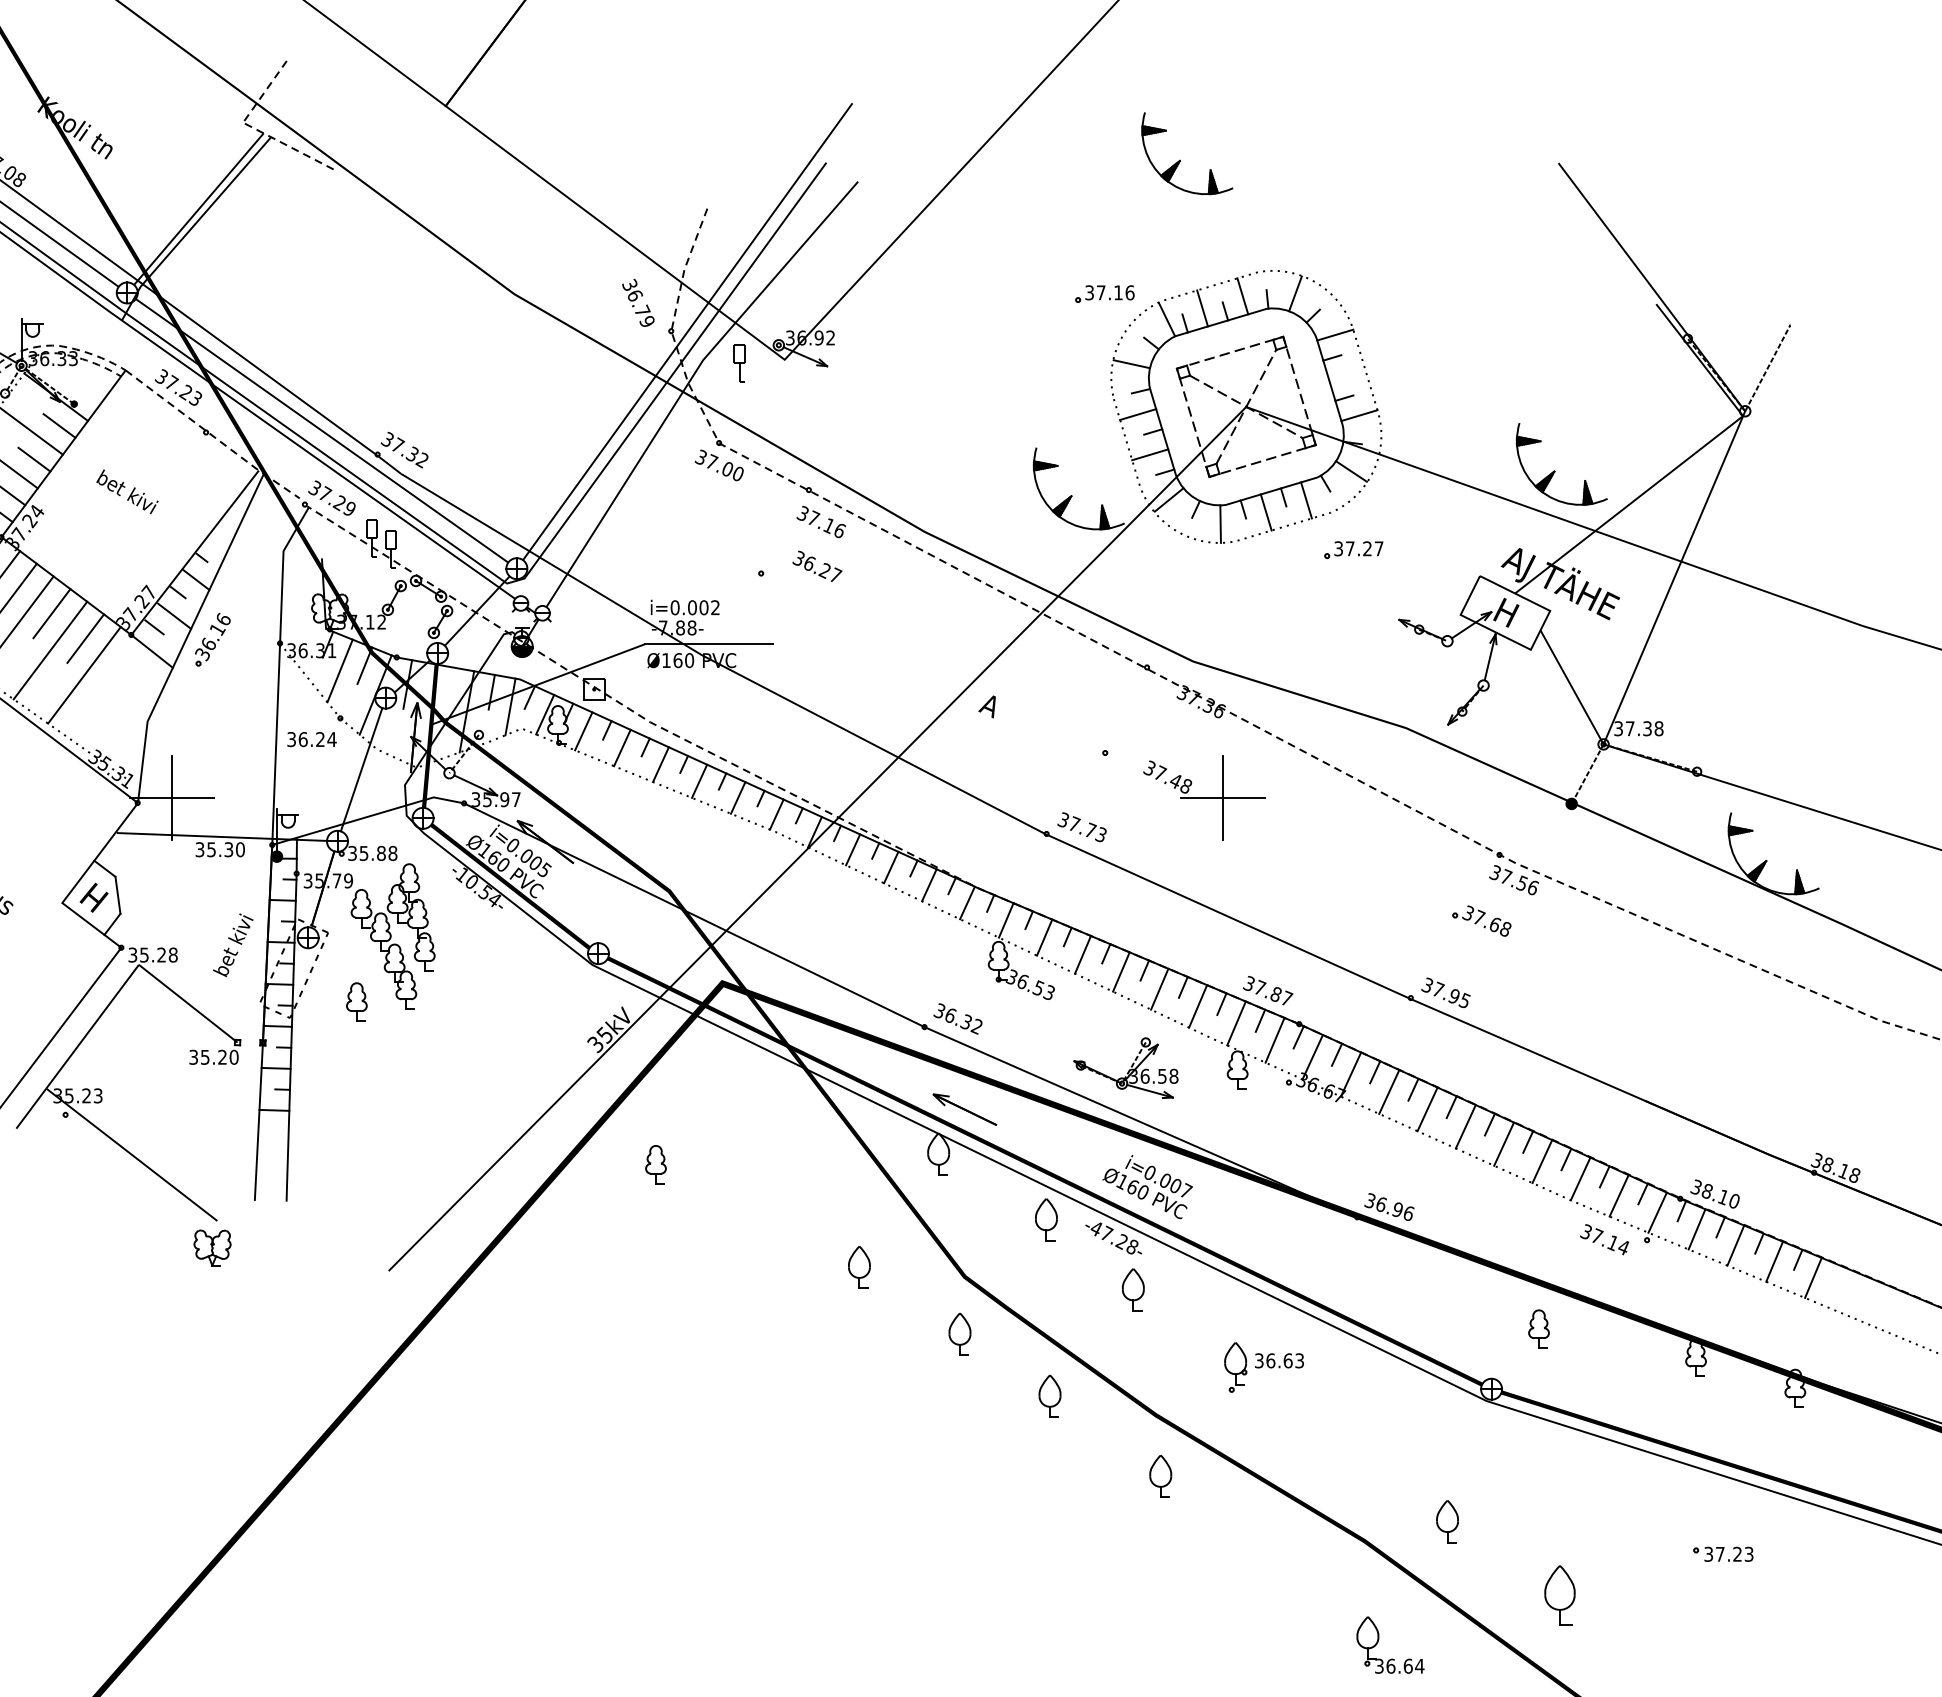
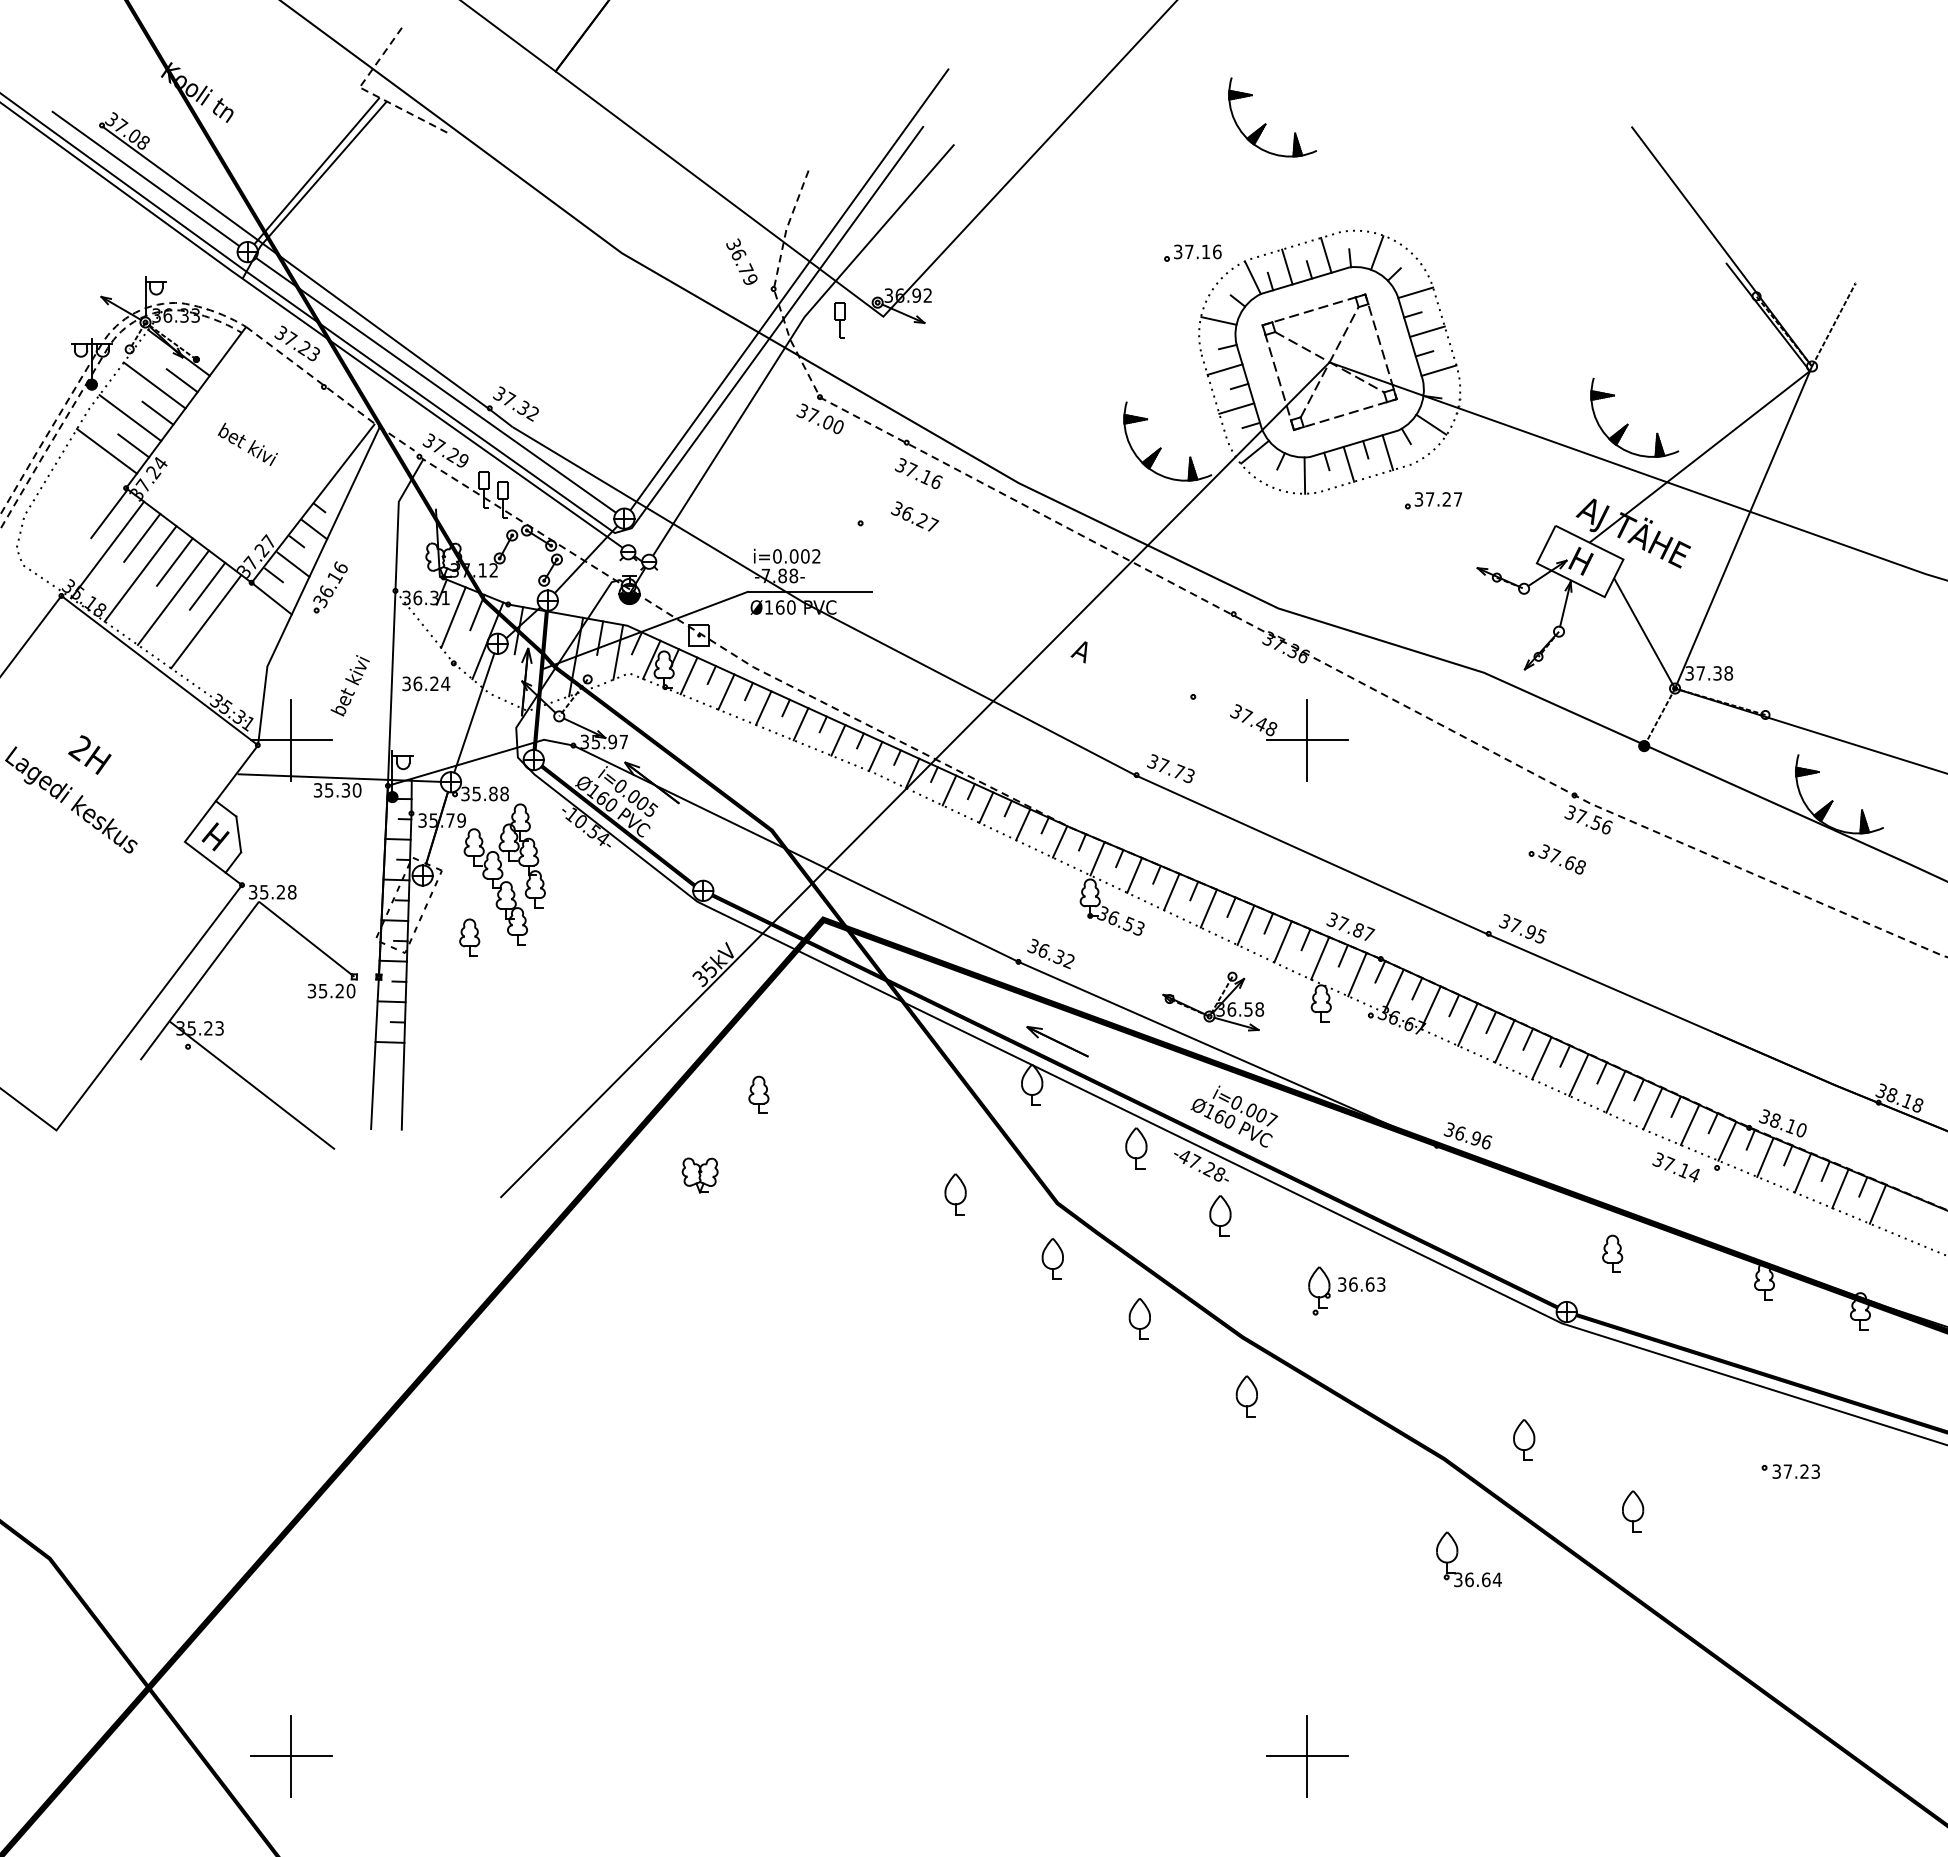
line: (1346, 375) -> (1426, 331), added
text: (232, 945) -> (349, 685), moved
part: (211, 1248) -> (699, 1175), moved
part: (1560, 1595) -> (1633, 1511), size x0.71

